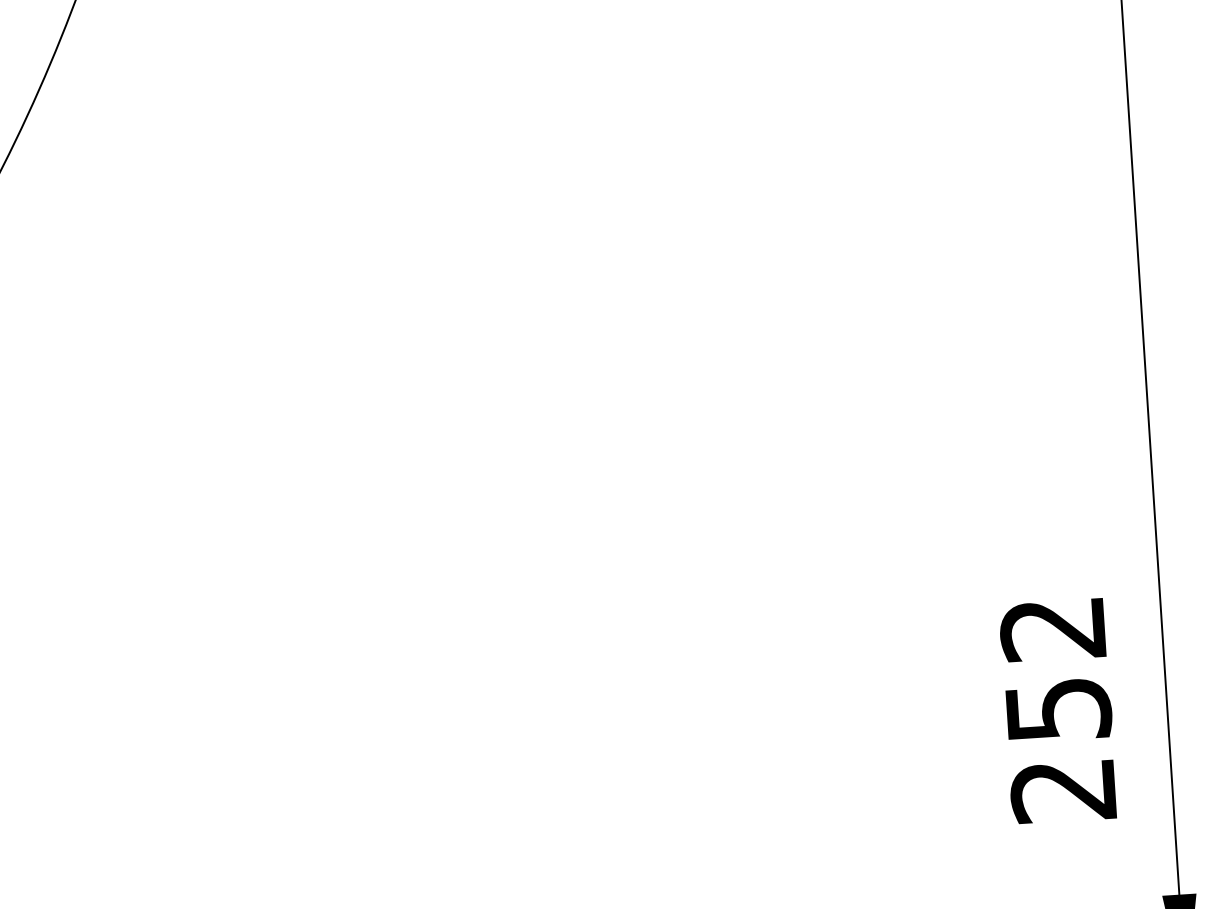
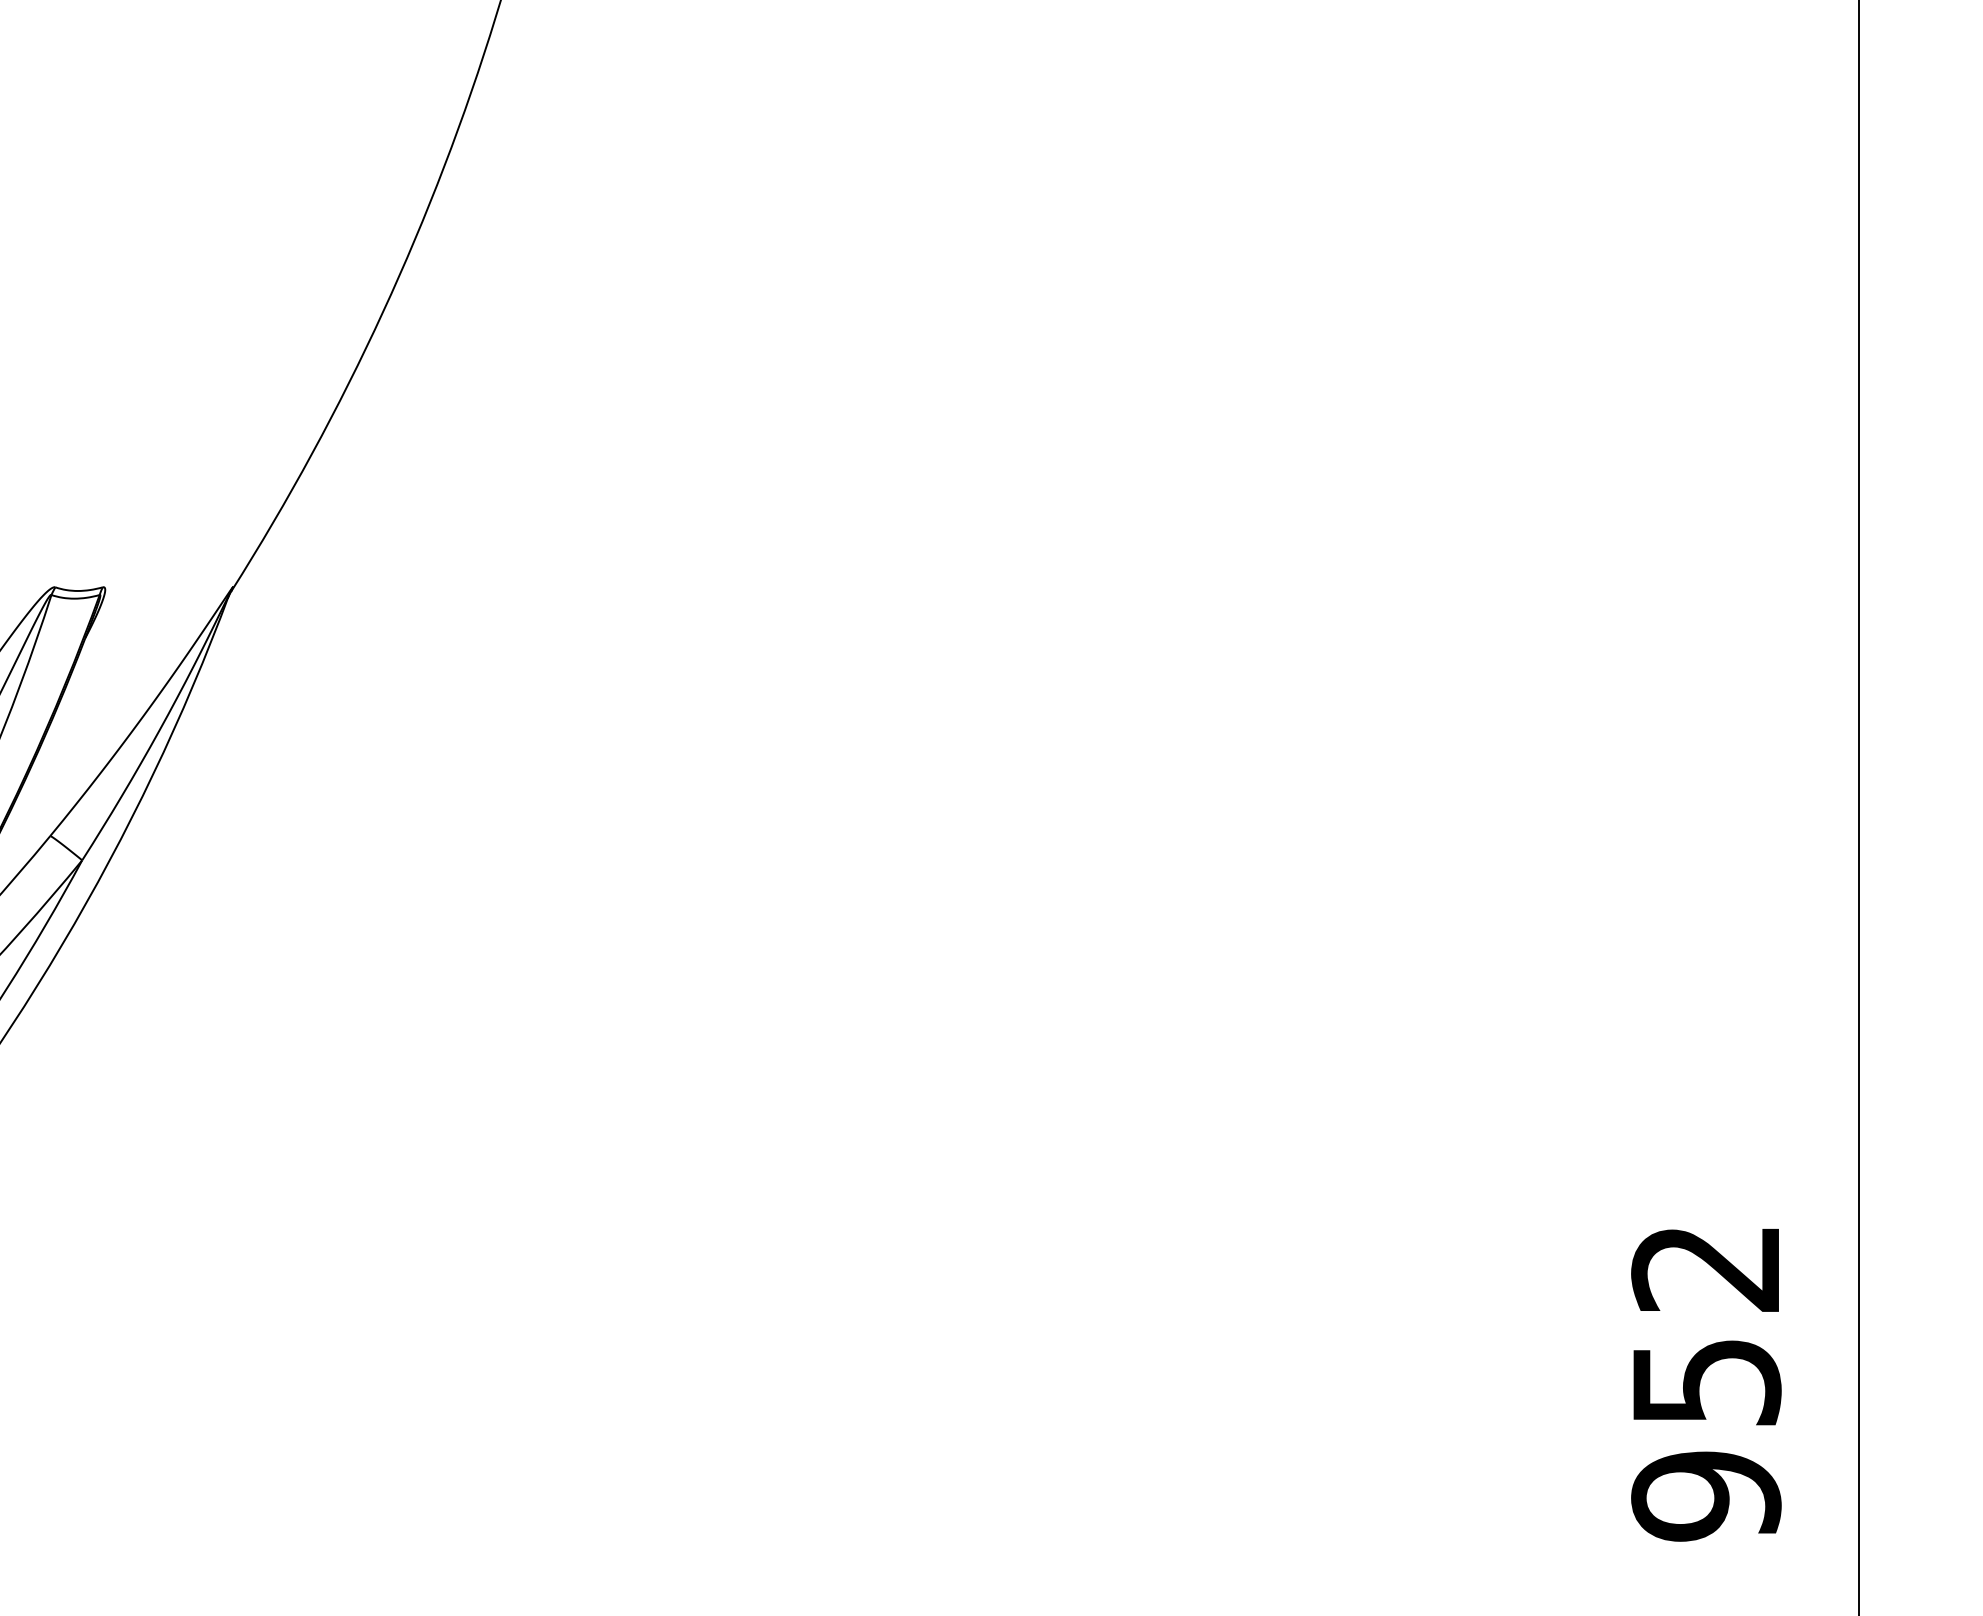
text: (1063, 790) -> (1706, 1496), 252 -> 952

